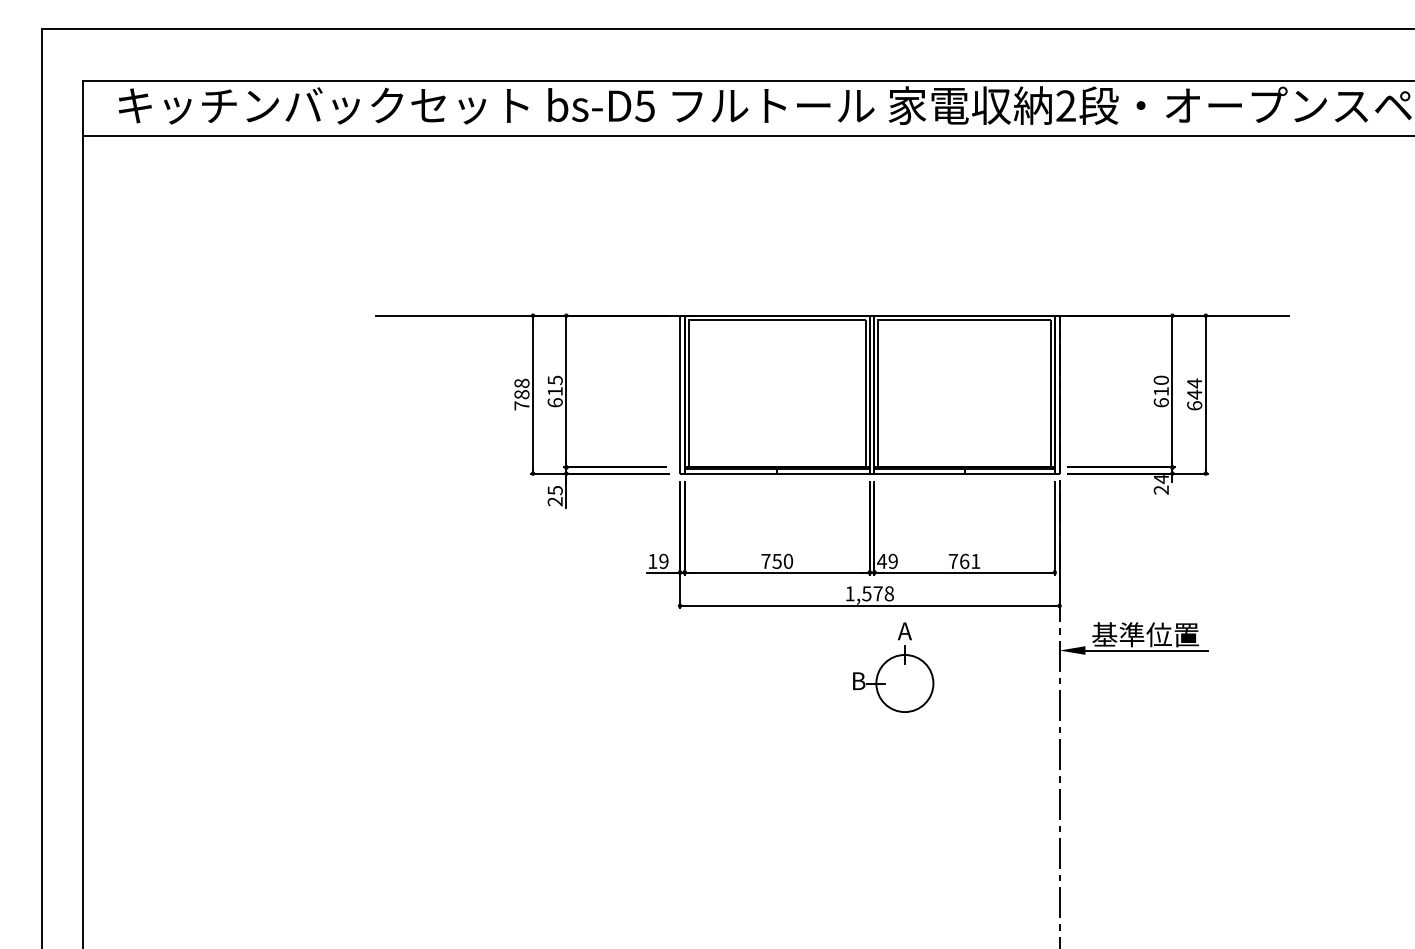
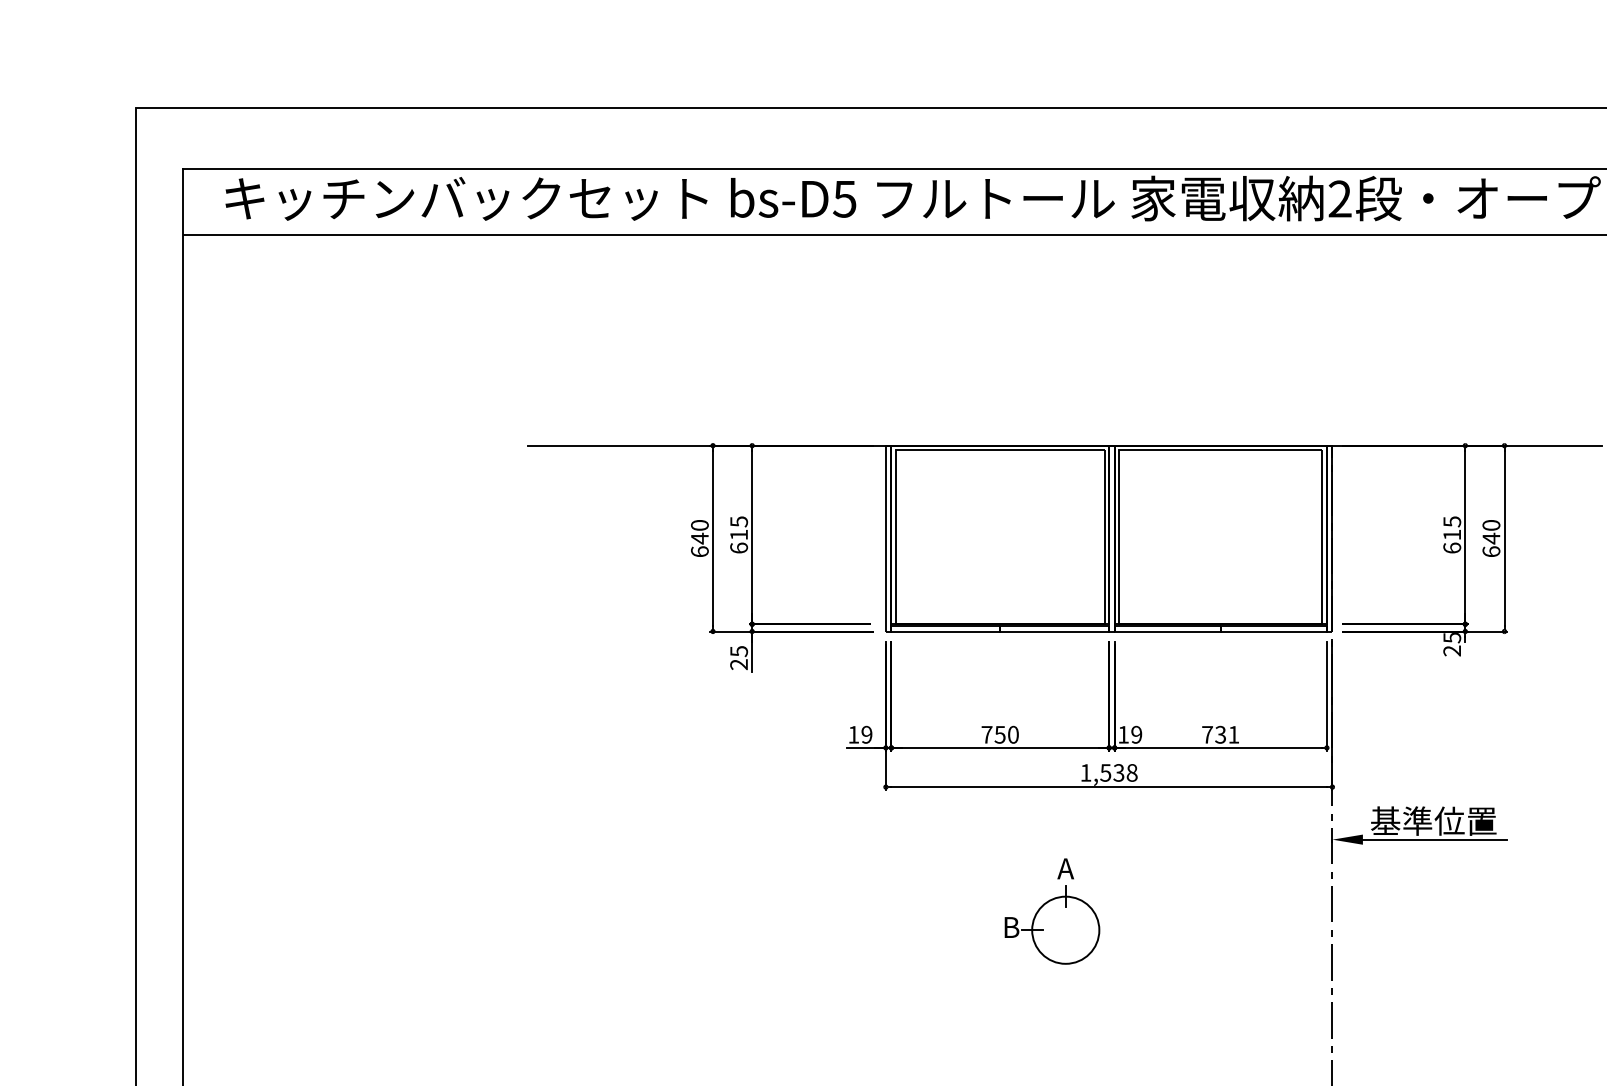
text: (1160, 380) -> (1451, 521), 610 -> 615
text: (1194, 383) -> (1491, 525), 644 -> 640
text: (521, 394) -> (699, 538), 788 -> 640
text: (1161, 479) -> (1452, 638), 24 -> 25
text: (964, 560) -> (1220, 733), 761 -> 731
text: (881, 561) -> (1122, 734), 49 -> 19
text: (877, 593) -> (1118, 772), 1,578 -> 1,538
part: (893, 667) -> (1052, 911), moved

